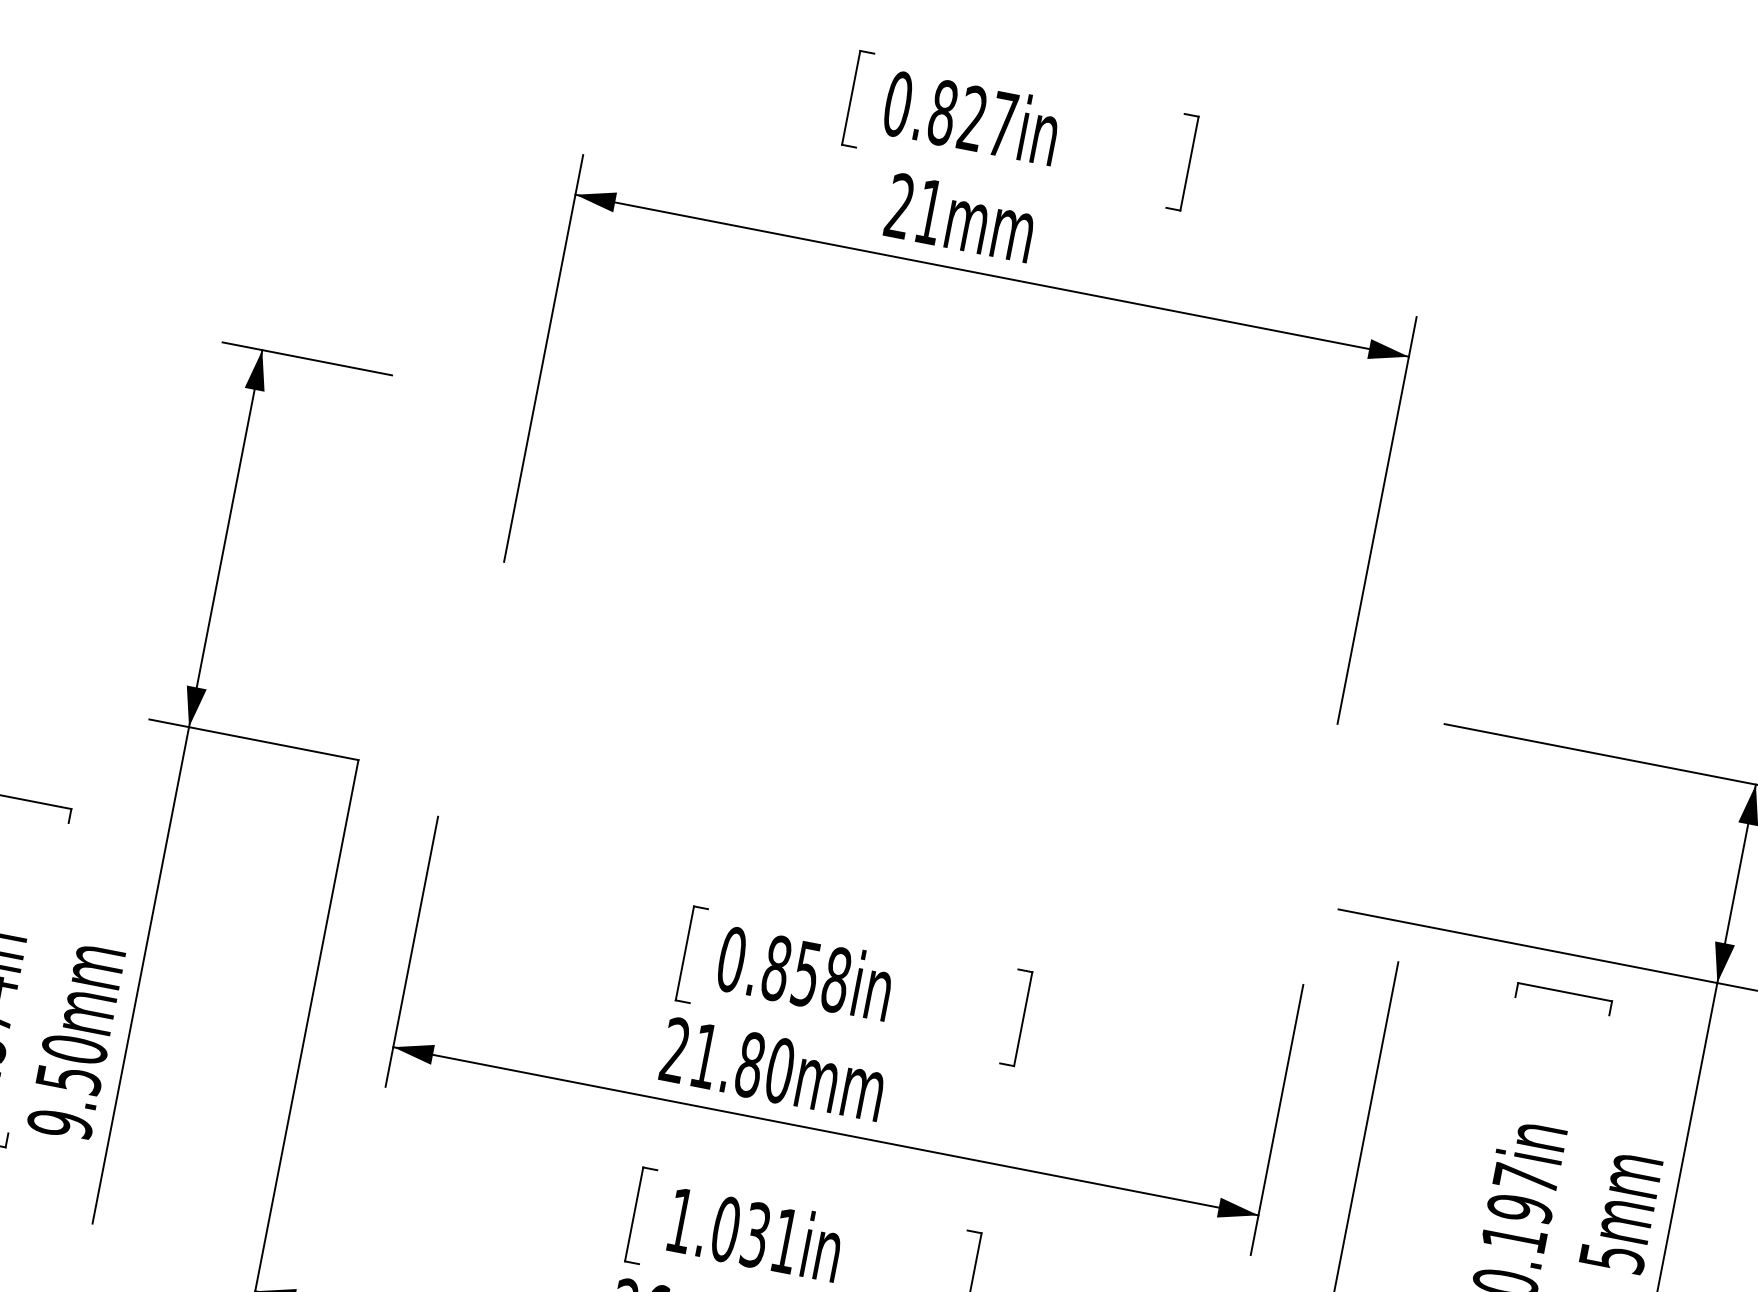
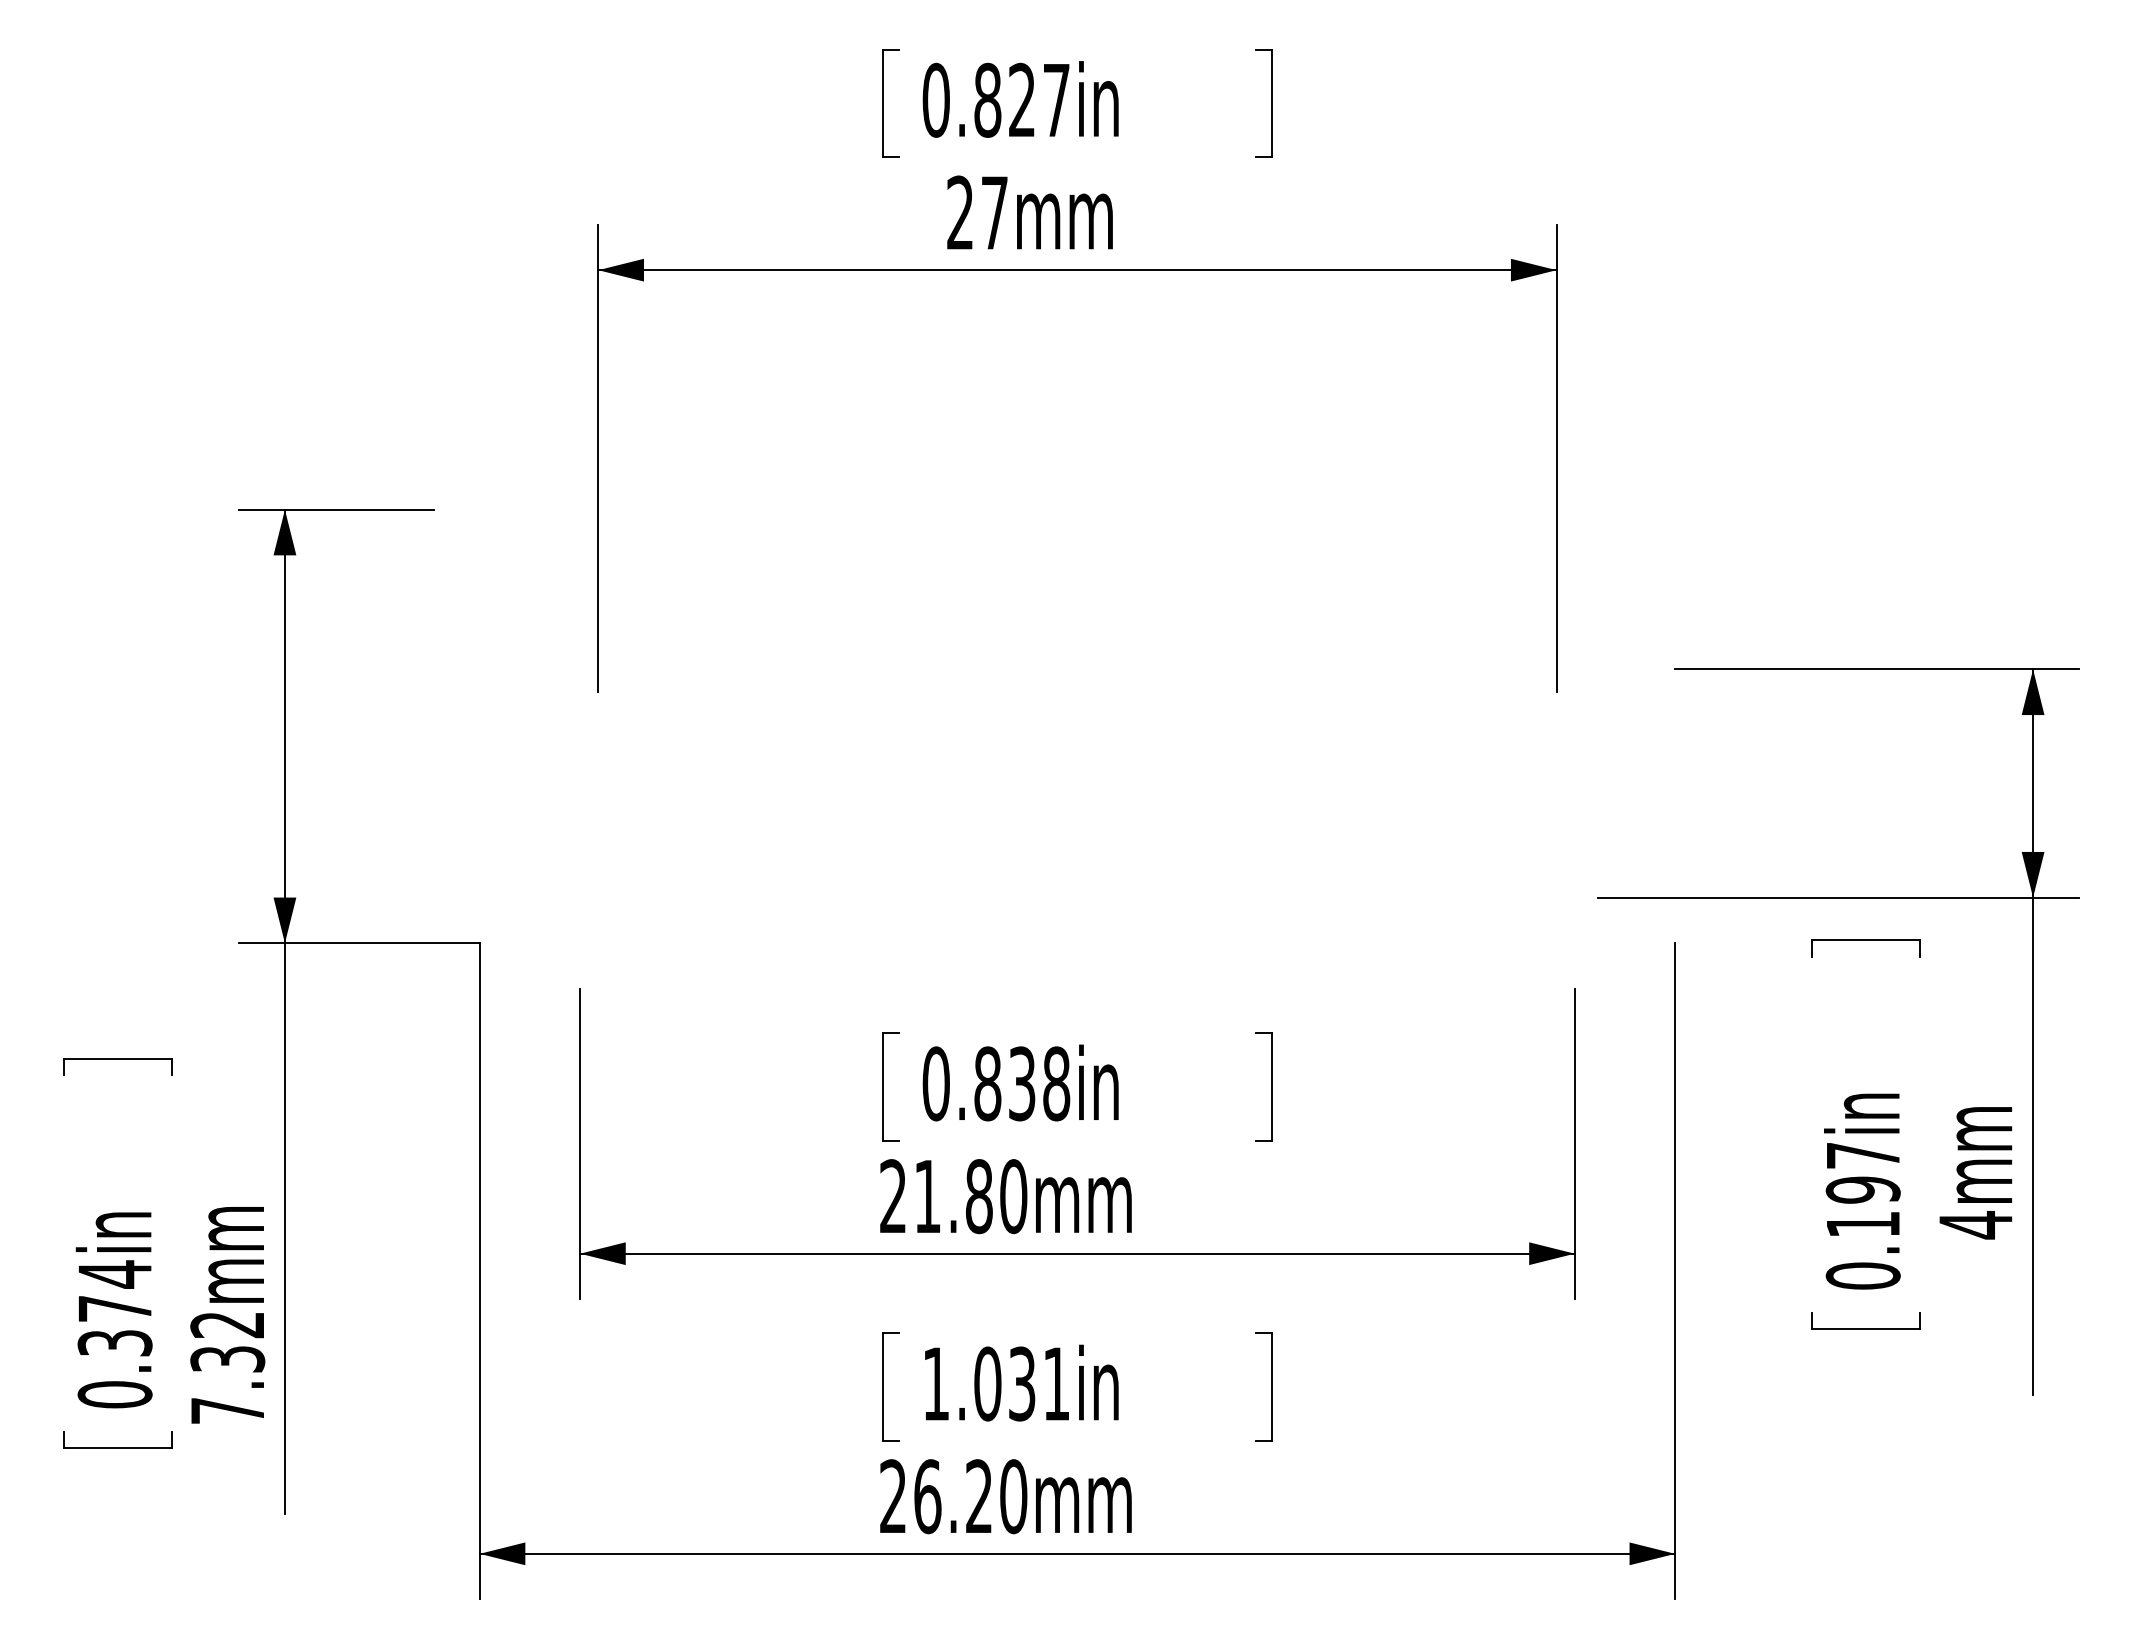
text: (929, 211) -> (994, 212), 21mm -> 27mm
text: (806, 973) -> (1022, 1083), 0.858in -> 0.838in
text: (67, 1086) -> (227, 1367), 9.50mm -> 7.32mm
text: (1612, 1258) -> (1976, 1225), 5mm -> 4mm

